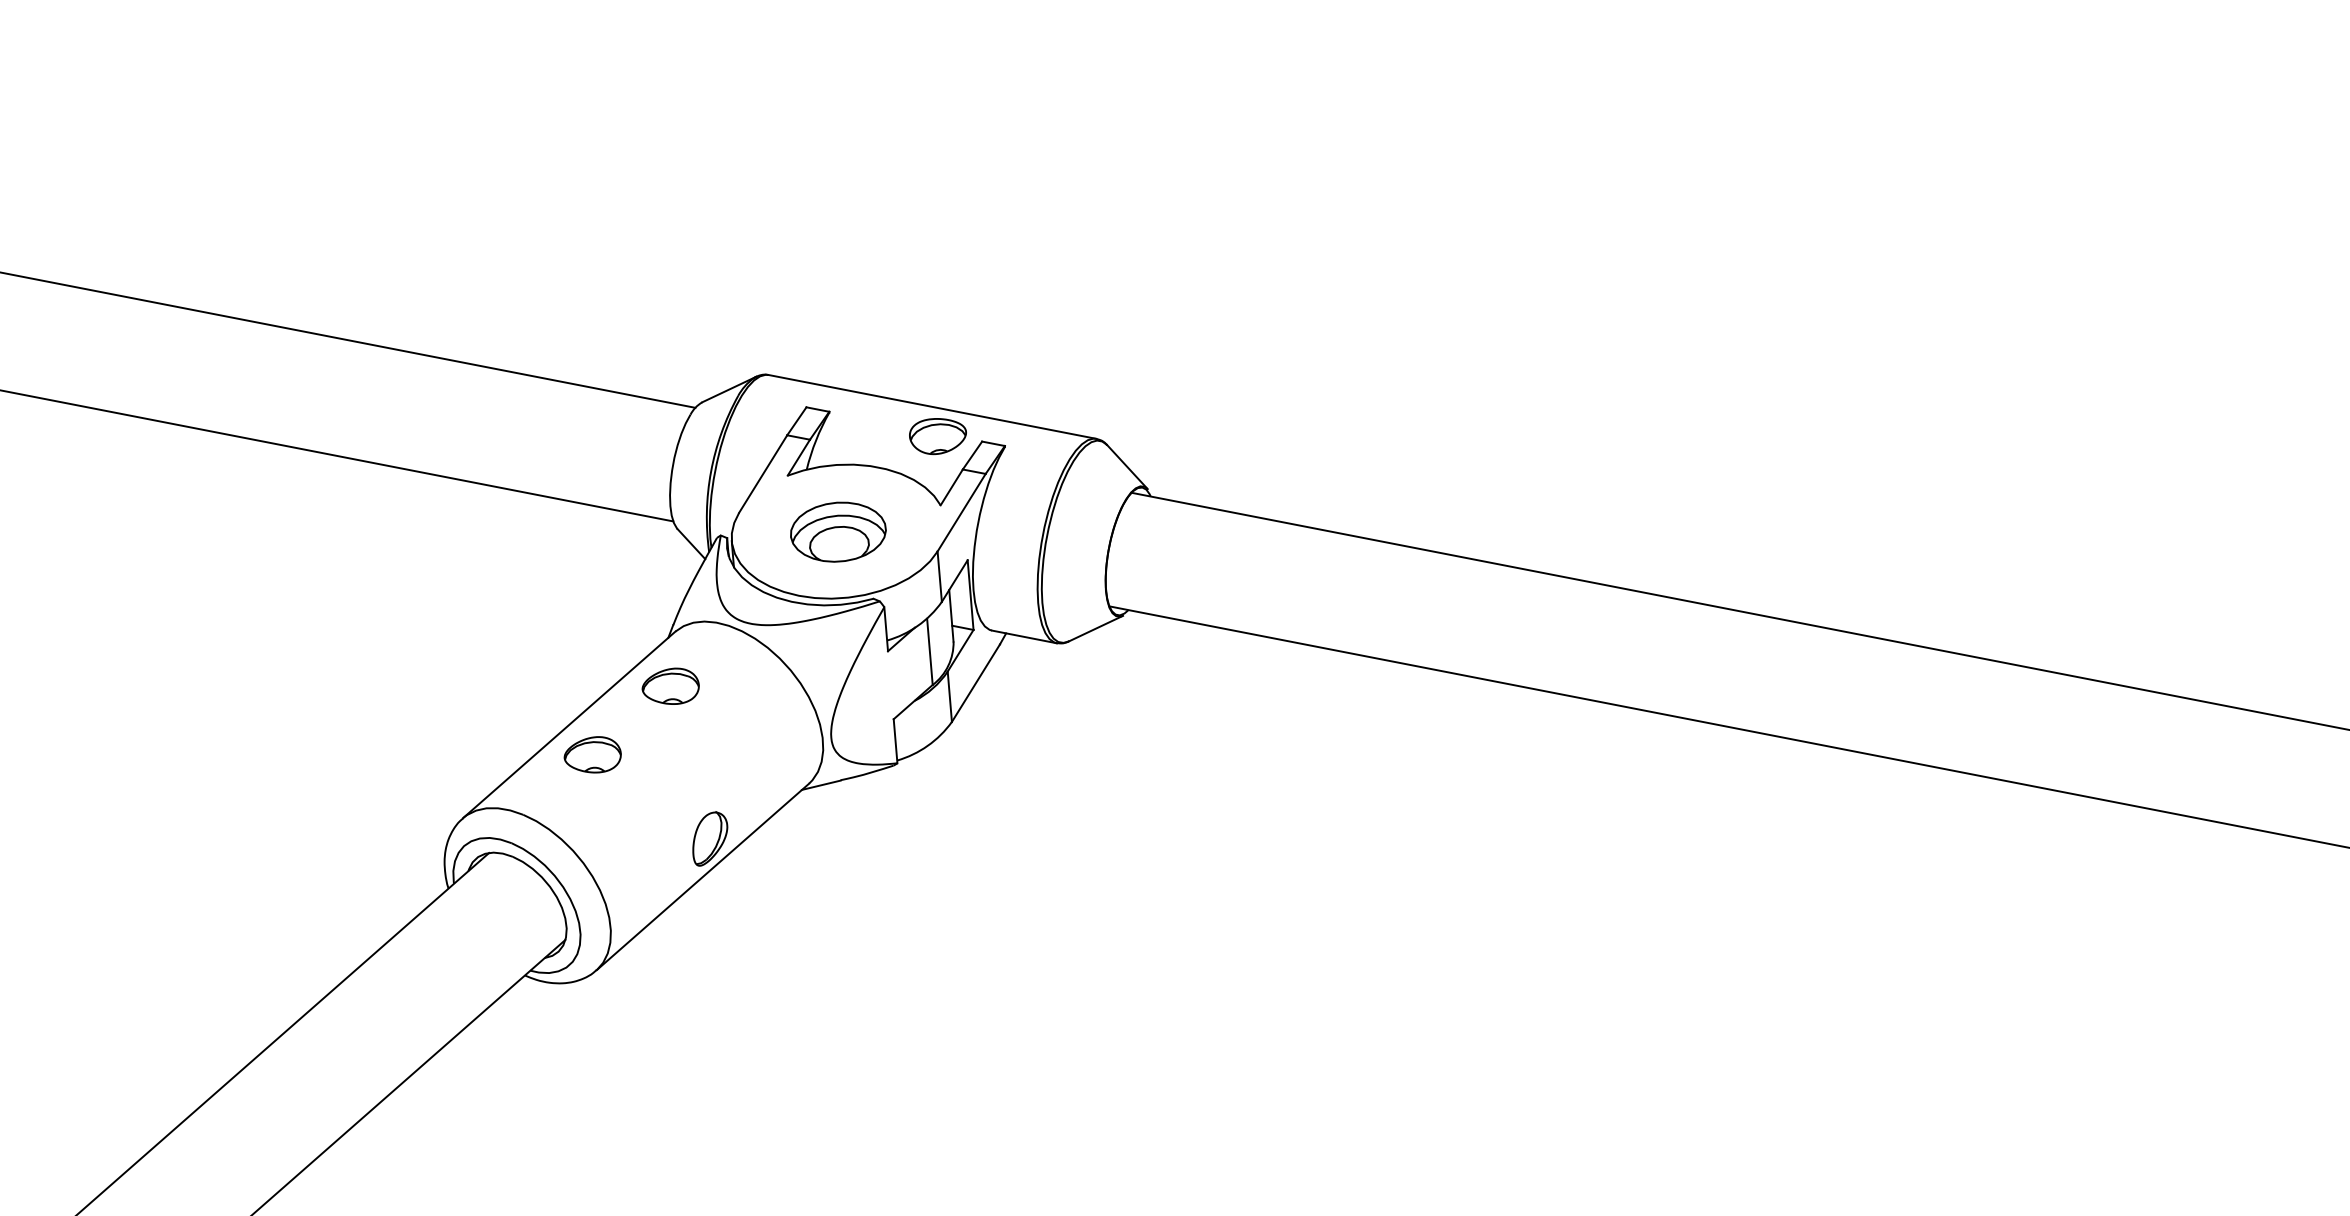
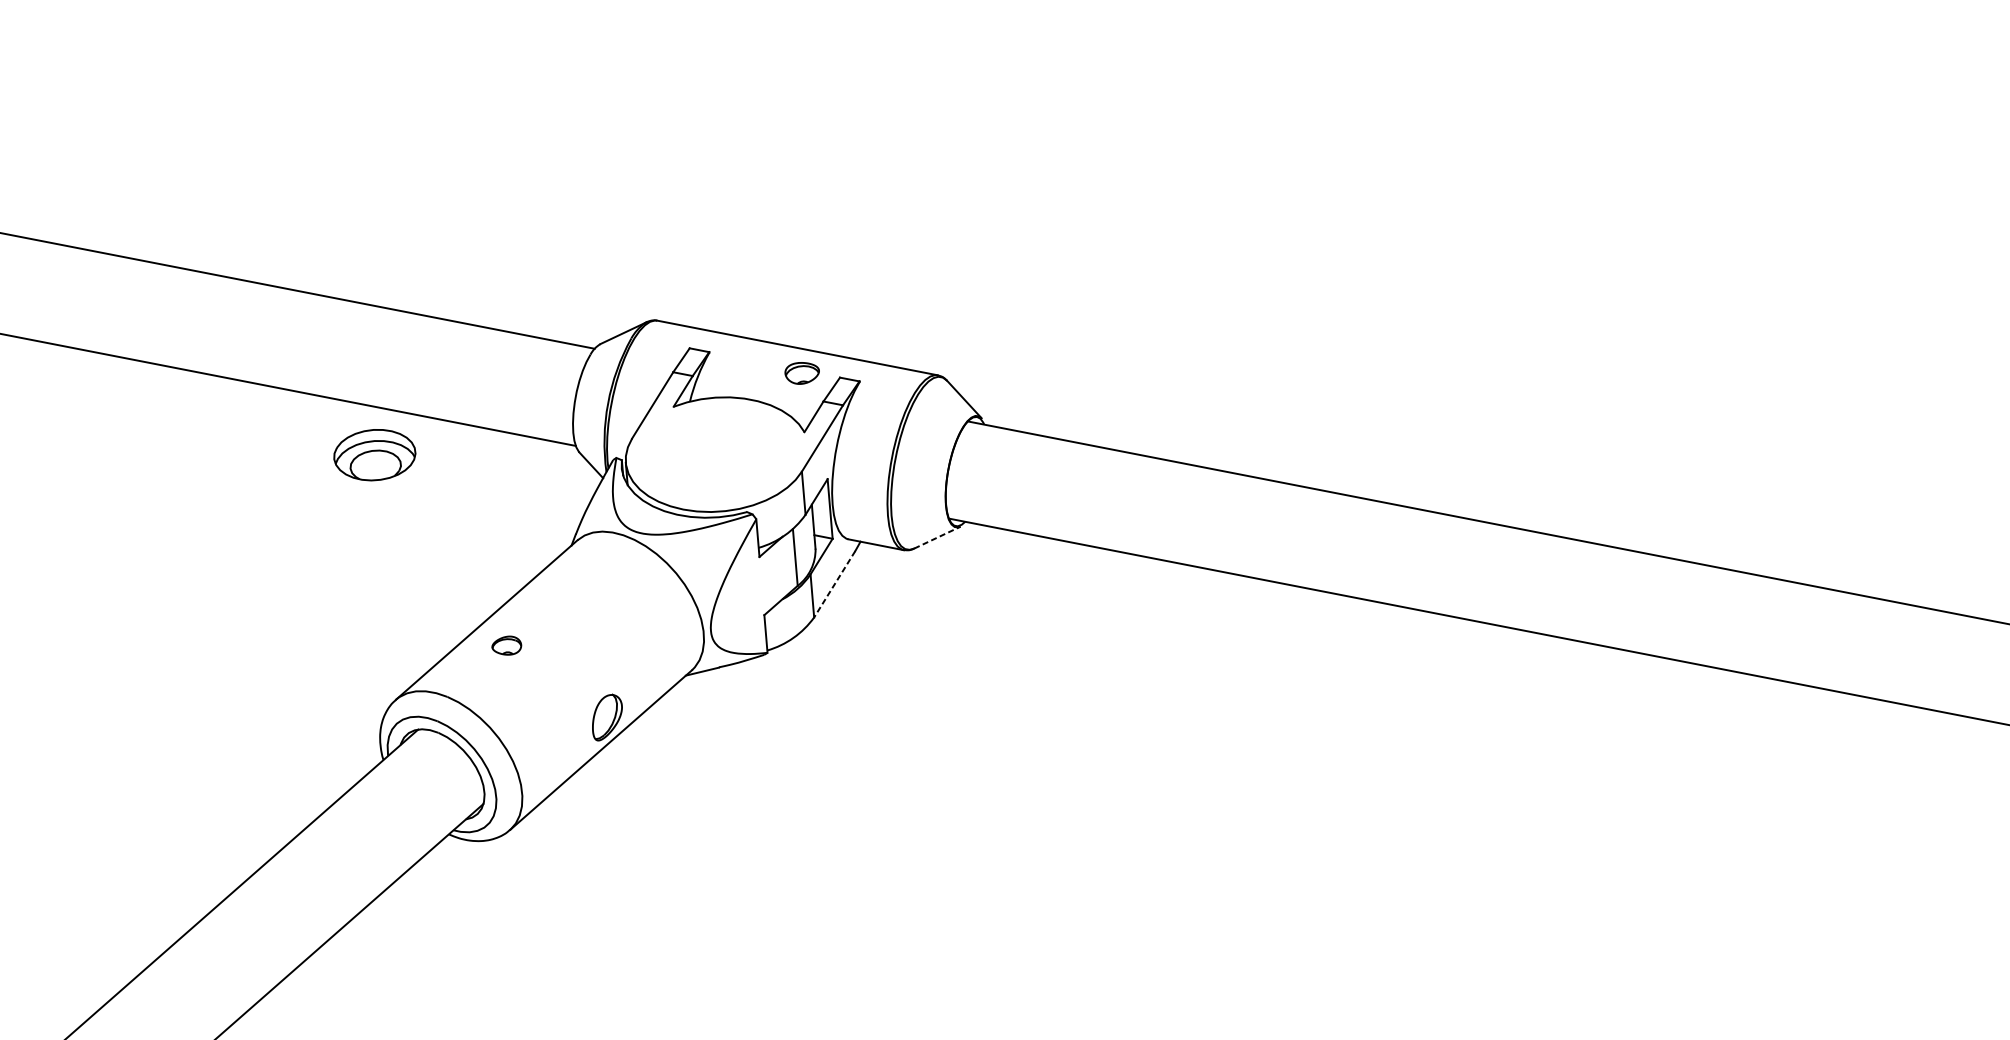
part: (937, 436) -> (801, 373), size x0.7
part: (838, 531) -> (374, 454), moved
line: (1095, 628) -> (936, 537), solid -> dashed
line: (975, 683) -> (834, 584), solid -> dashed
part: (670, 685) -> (573, 586), removed
part: (592, 754) -> (506, 645), size x0.6

